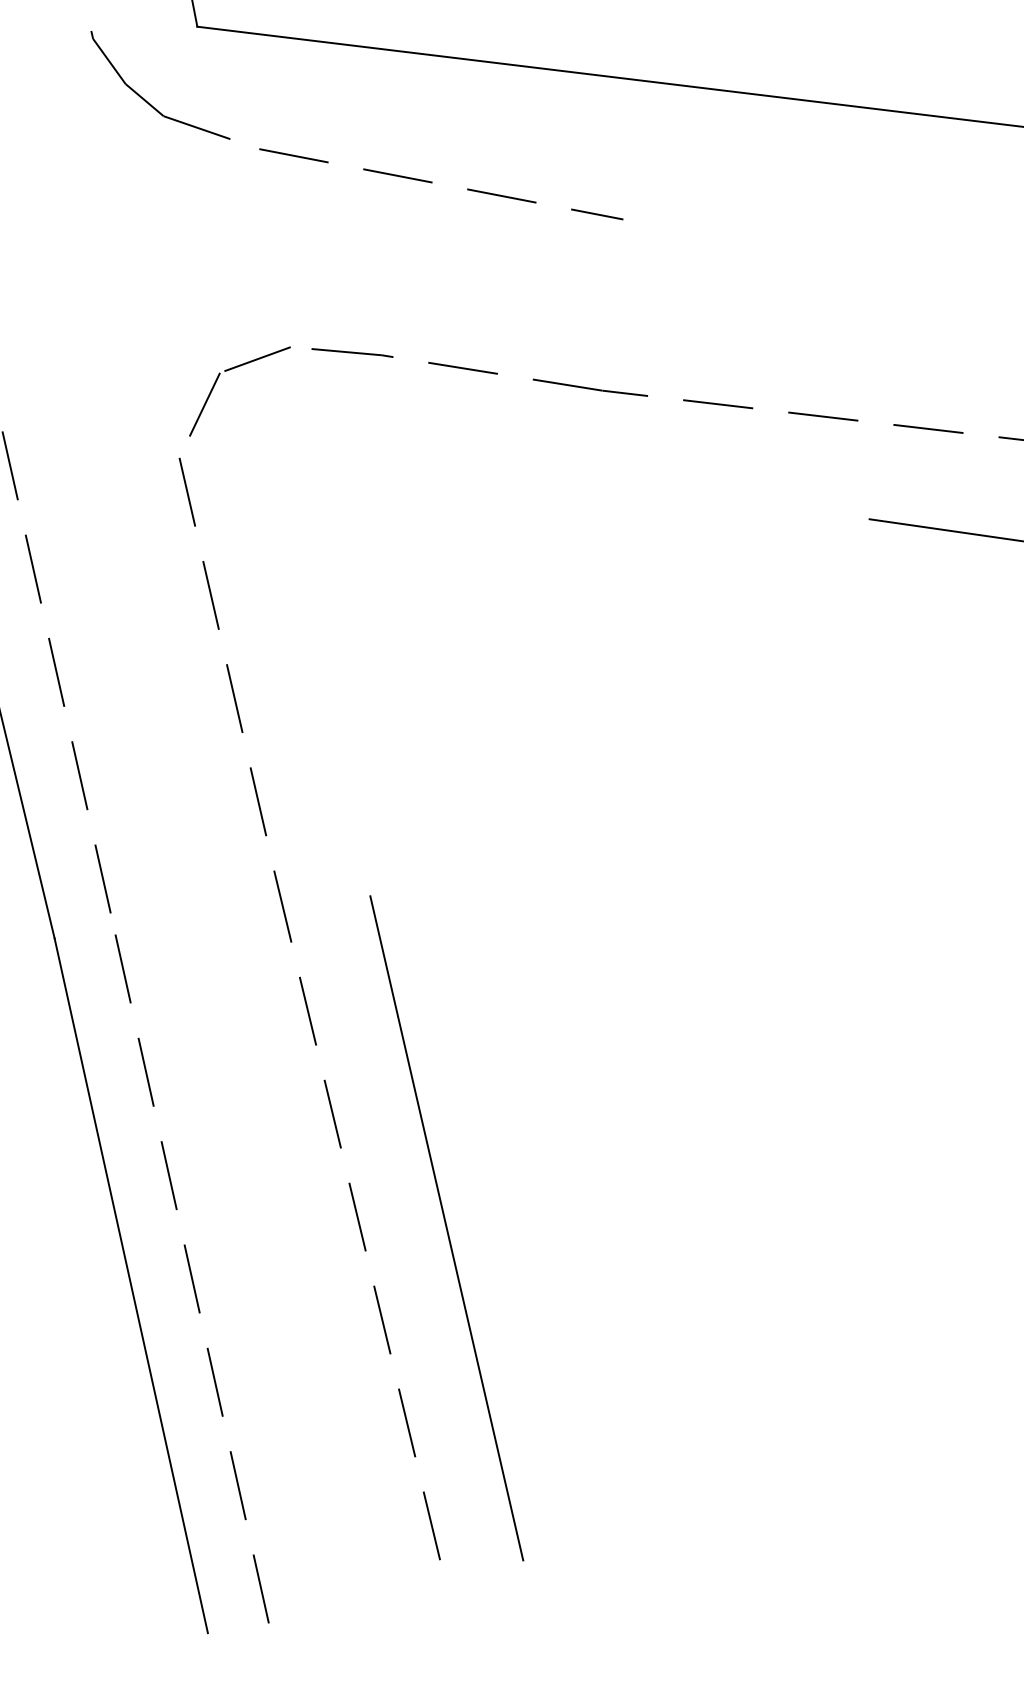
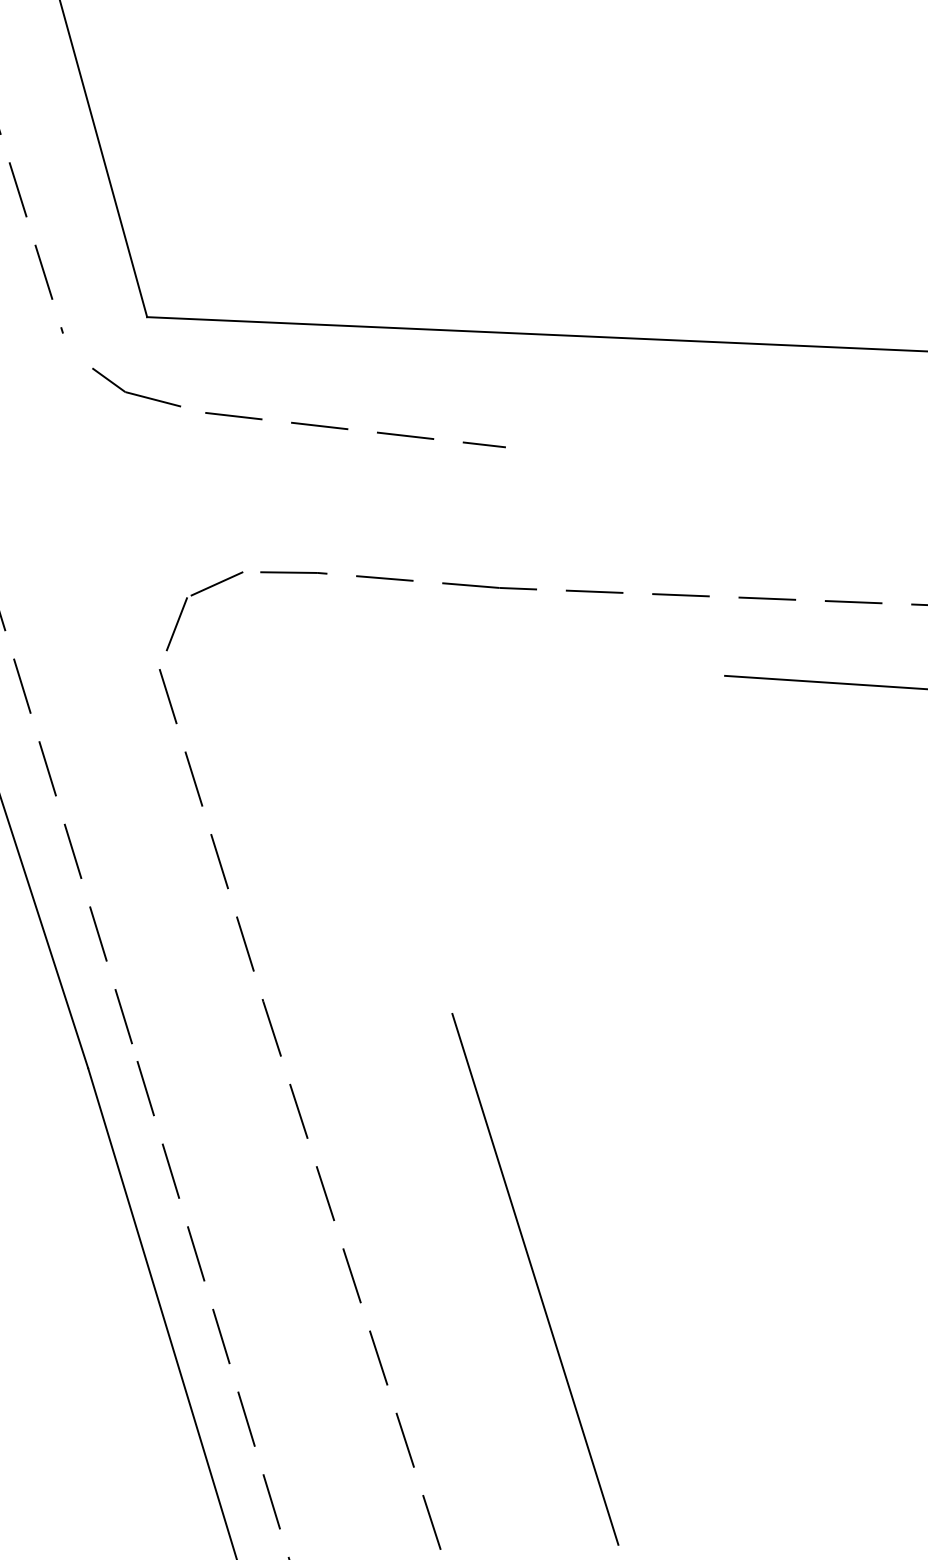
line: (109, 60) -> (77, 350), removed
line: (446, 1228) -> (535, 1279), moved

